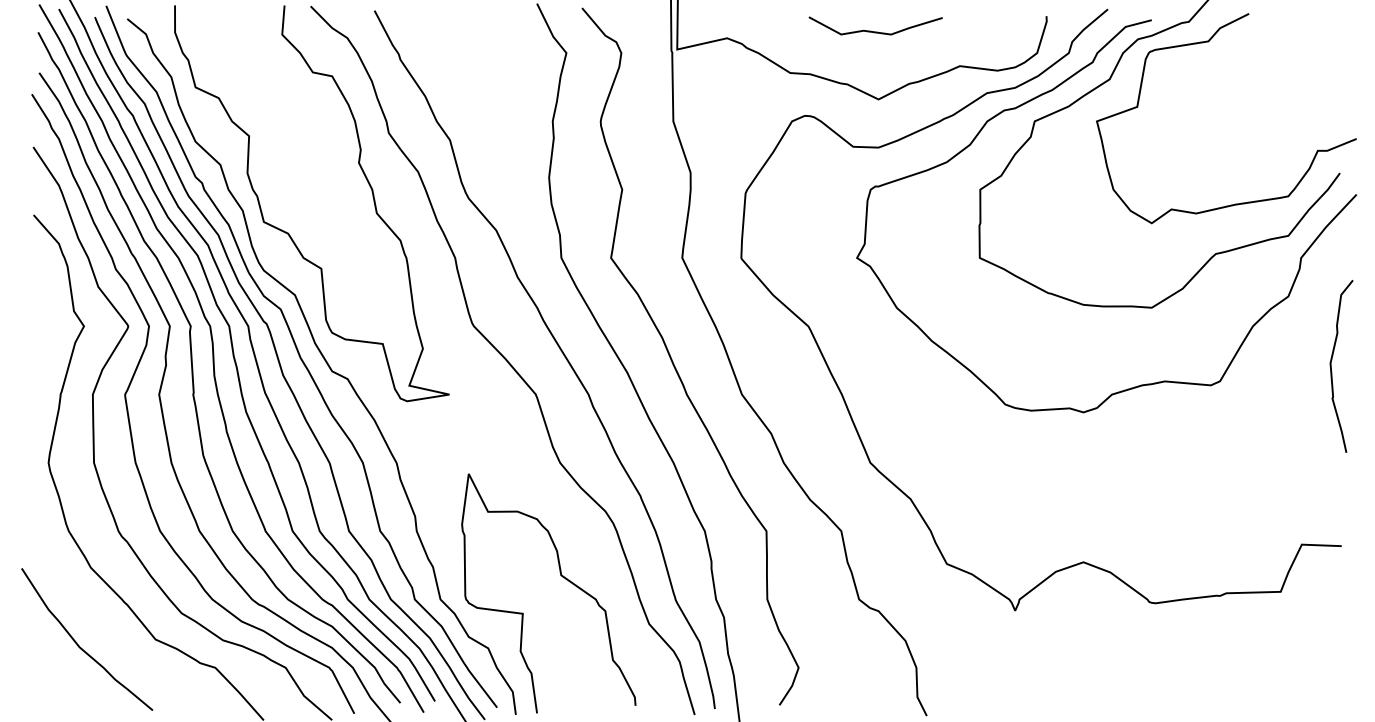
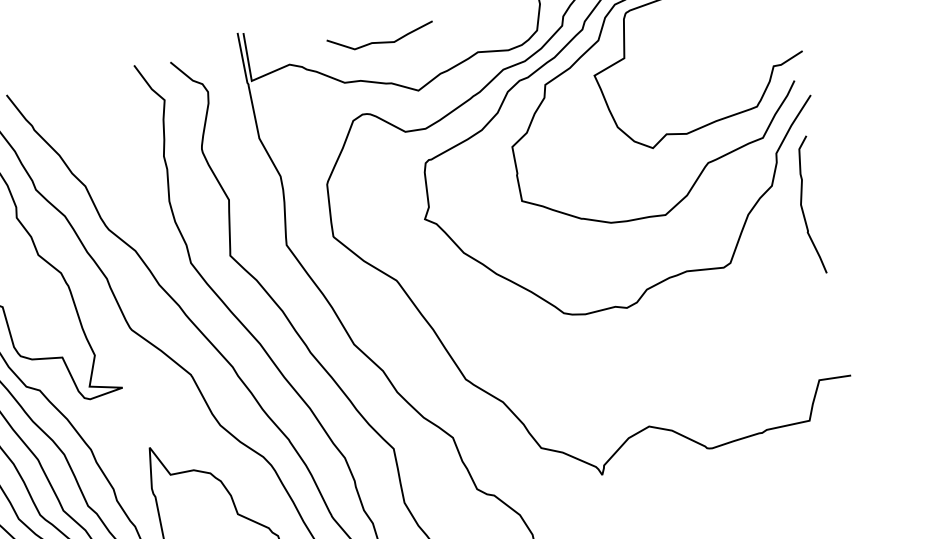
curve: (875, 31) -> (381, 41), moved
curve: (1331, 366) -> (802, 207), moved

